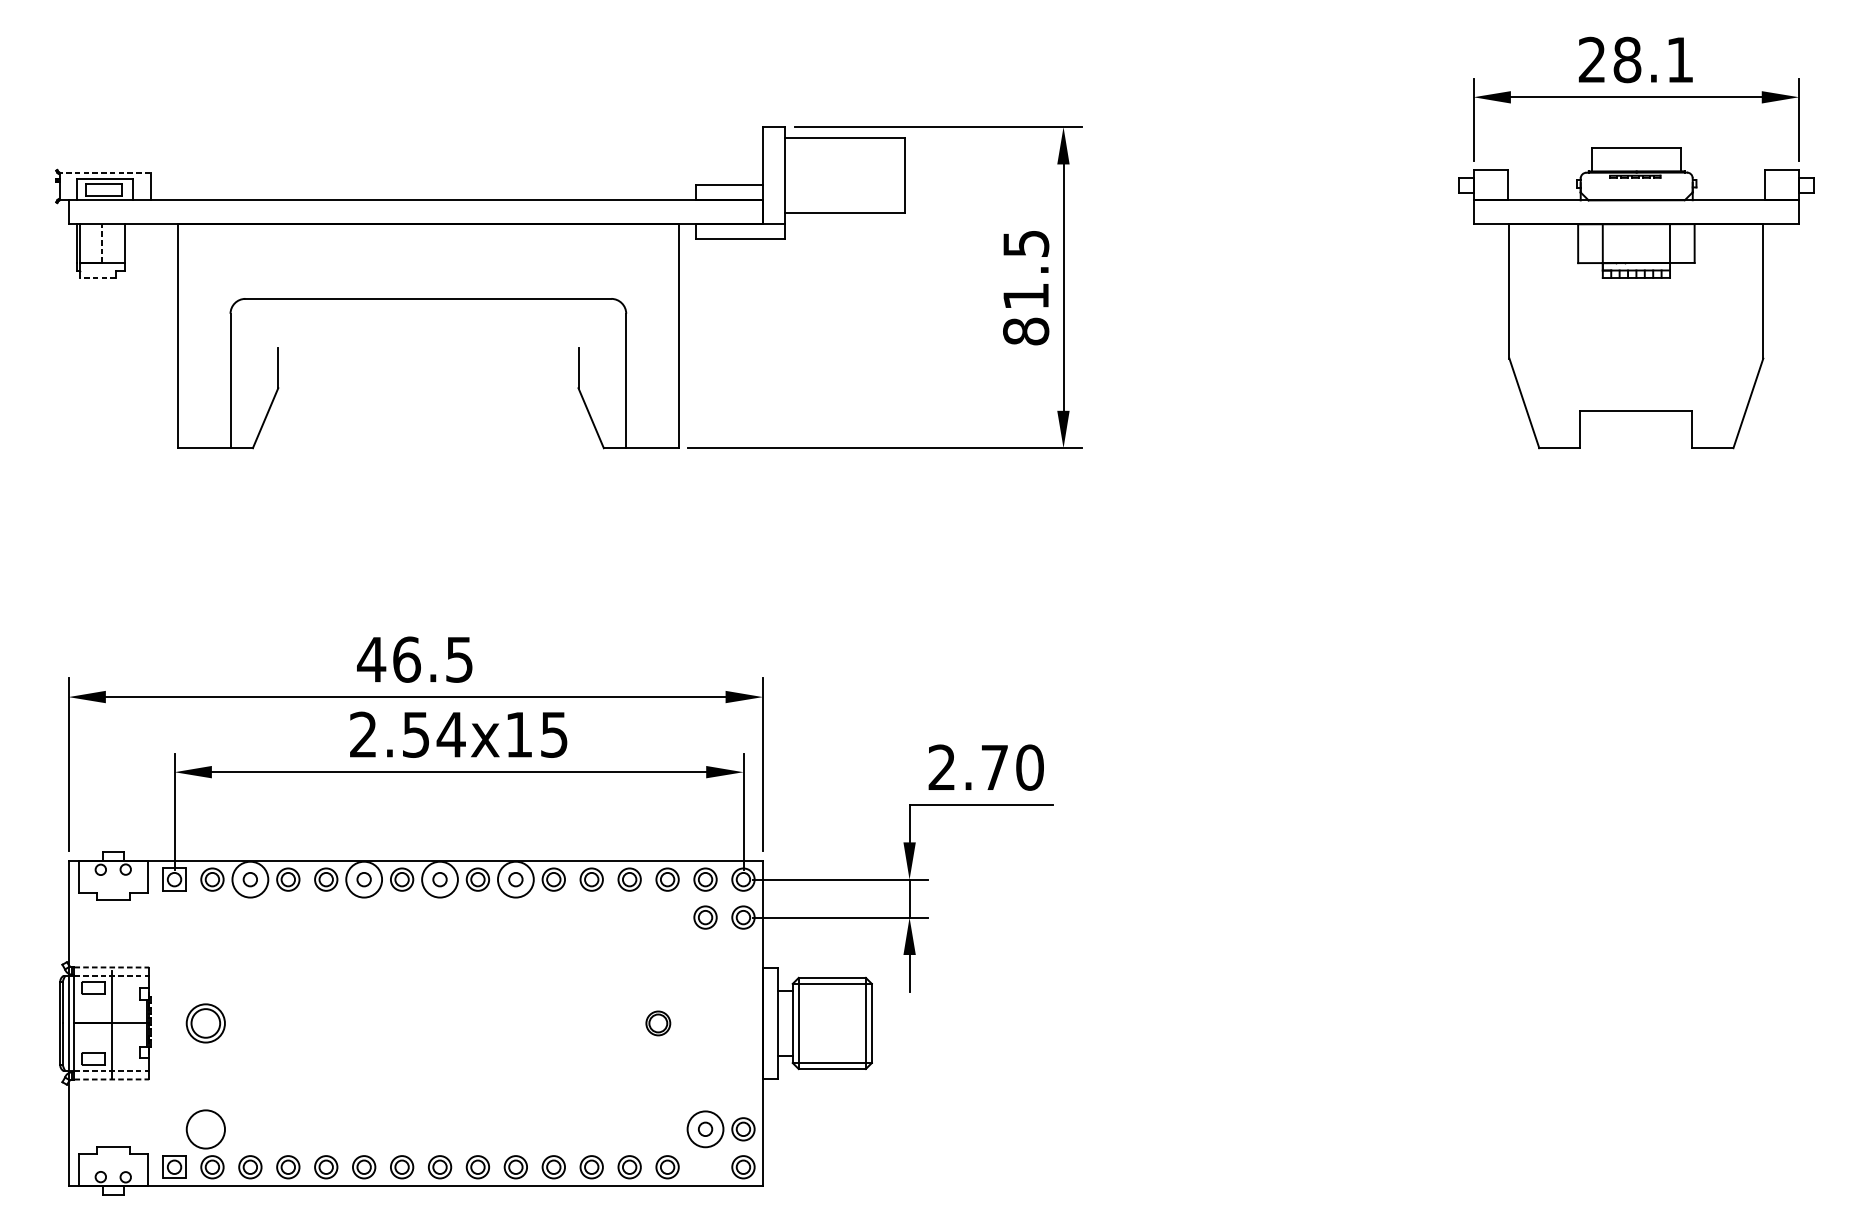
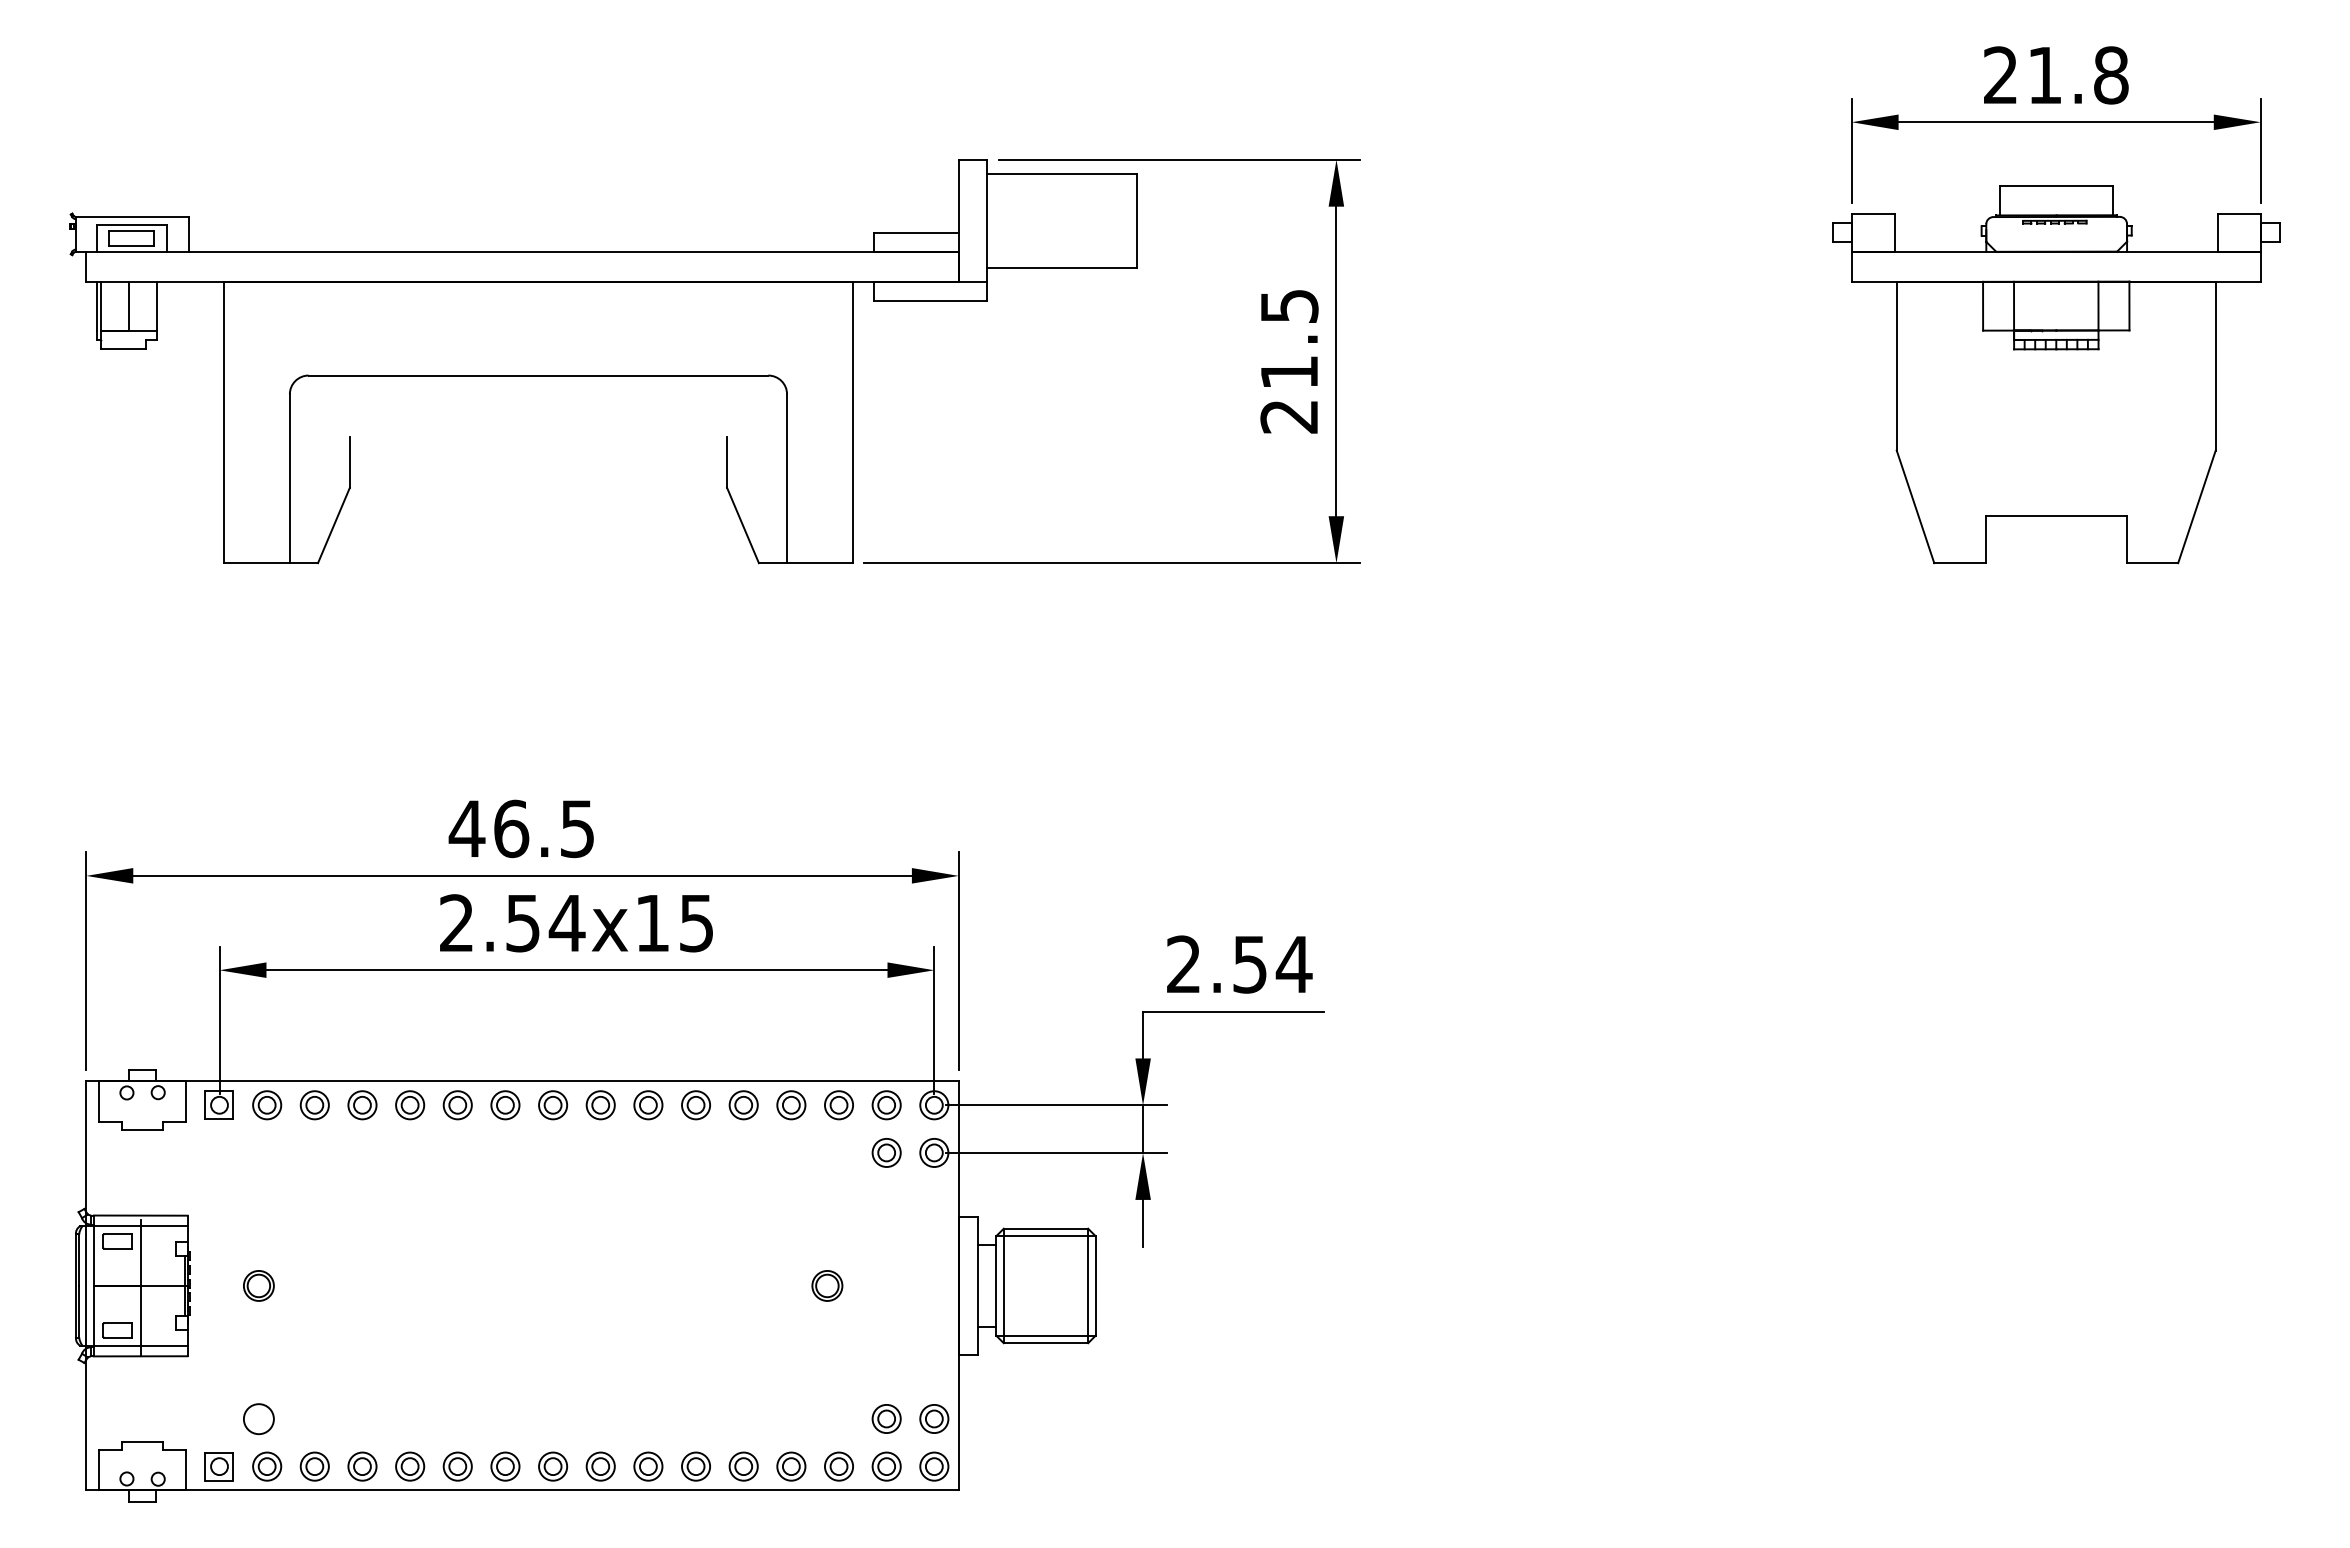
text: (1653, 60) -> (2077, 75), 28.1 -> 21.8
line: (105, 173) -> (132, 217), dashed -> solid
line: (102, 243) -> (128, 305), dashed -> solid
line: (98, 278) -> (123, 349), dashed -> solid
text: (1026, 331) -> (1289, 416), 81.5 -> 21.5
text: (1012, 767) -> (1272, 964), 2.70 -> 2.54
circle: (250, 879) -> (314, 1105), size x0.62
circle: (363, 879) -> (457, 1105), size x0.62
circle: (440, 879) -> (553, 1105), size x0.62
circle: (515, 879) -> (648, 1105), size x0.62
line: (111, 967) -> (140, 1215), dashed -> solid
line: (111, 976) -> (140, 1226), dashed -> solid
part: (205, 1023) -> (258, 1285), size x0.62
line: (111, 1070) -> (140, 1345), dashed -> solid
line: (111, 1079) -> (140, 1356), dashed -> solid
circle: (705, 1128) -> (886, 1418), size x0.62
circle: (205, 1129) -> (258, 1419), size x0.62
part: (705, 1167) -> (886, 1466), added

